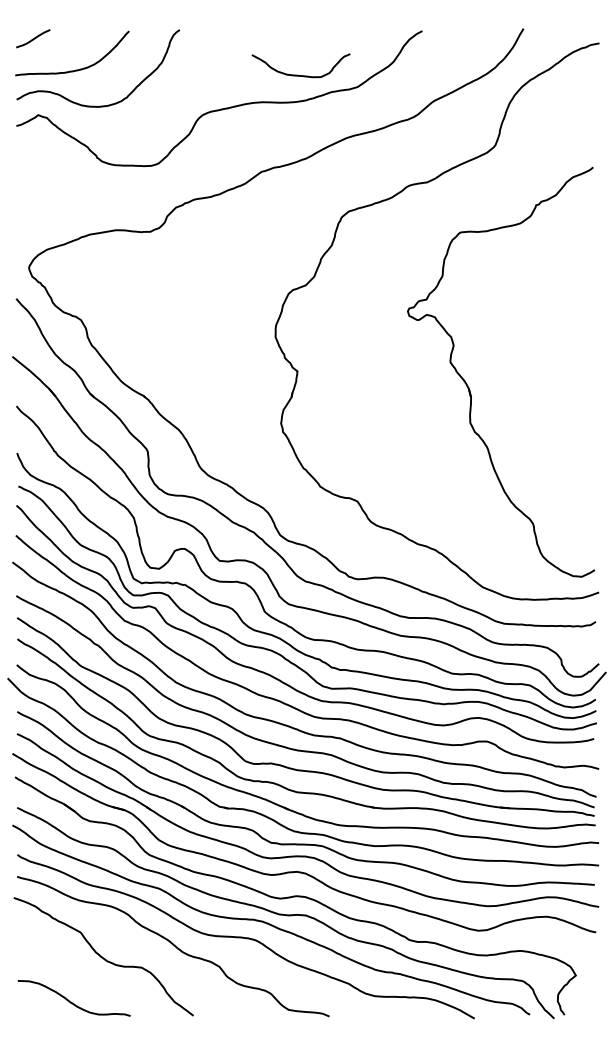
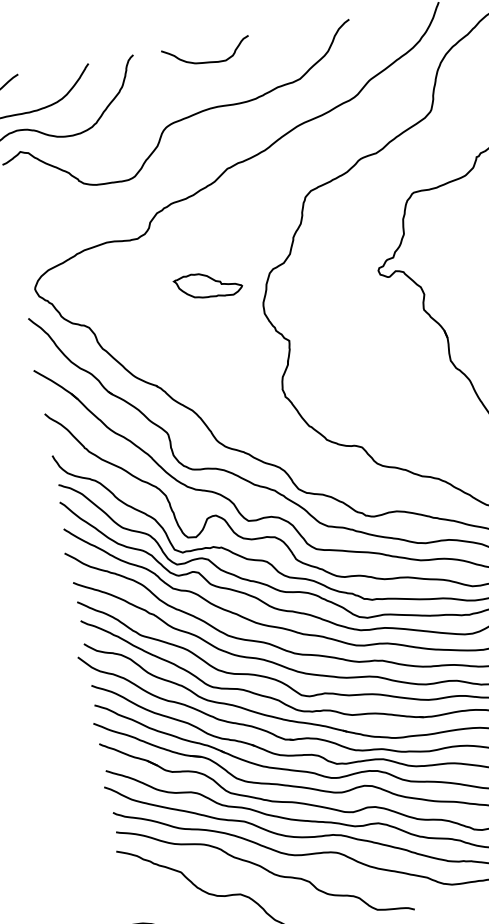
curve: (298, 74) -> (205, 61), moved
part: (218, 295) -> (207, 285), added

